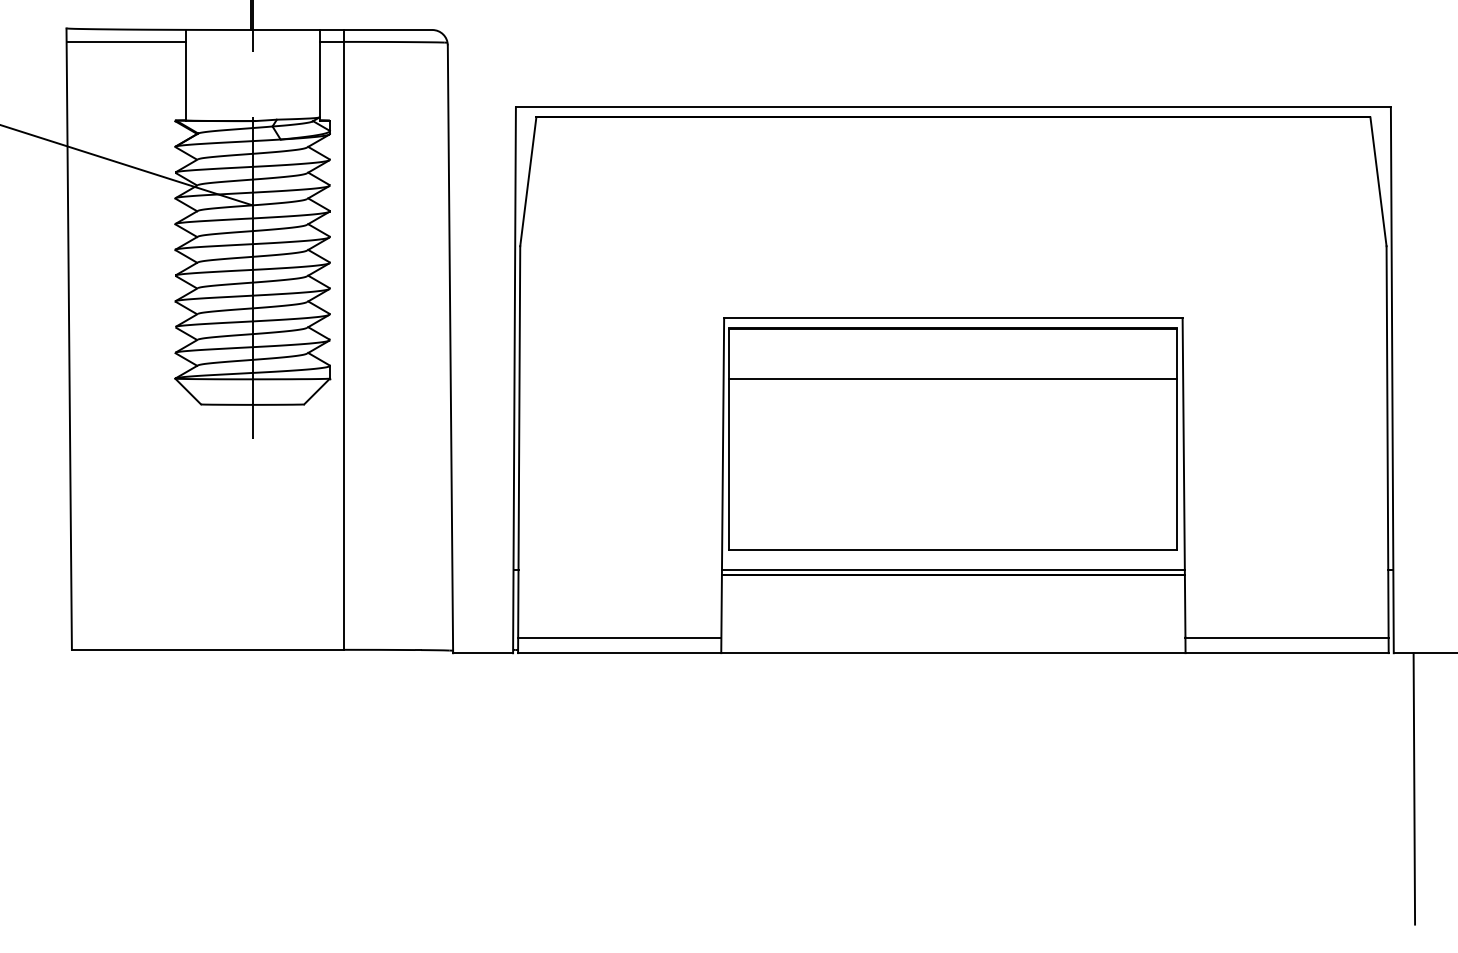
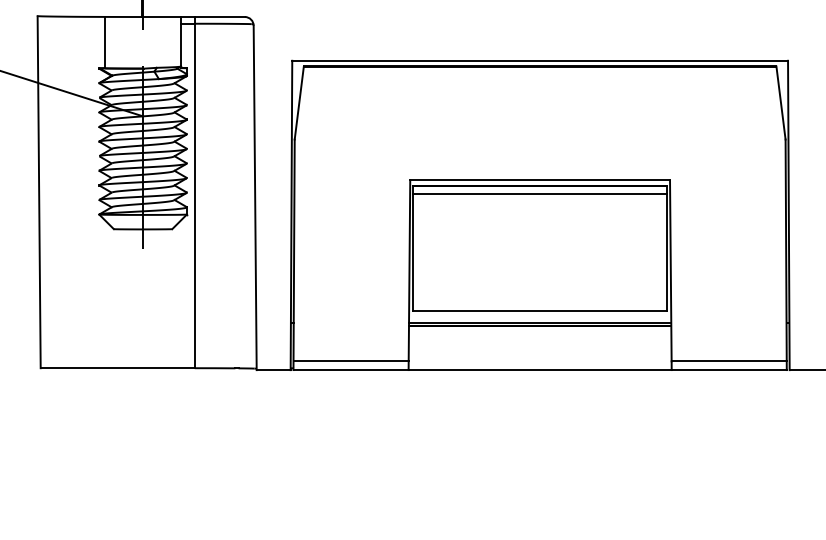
line: (126, 41) -> (71, 23), removed
line: (954, 378) -> (540, 193), moved
line: (1412, 788) -> (800, 446), removed

